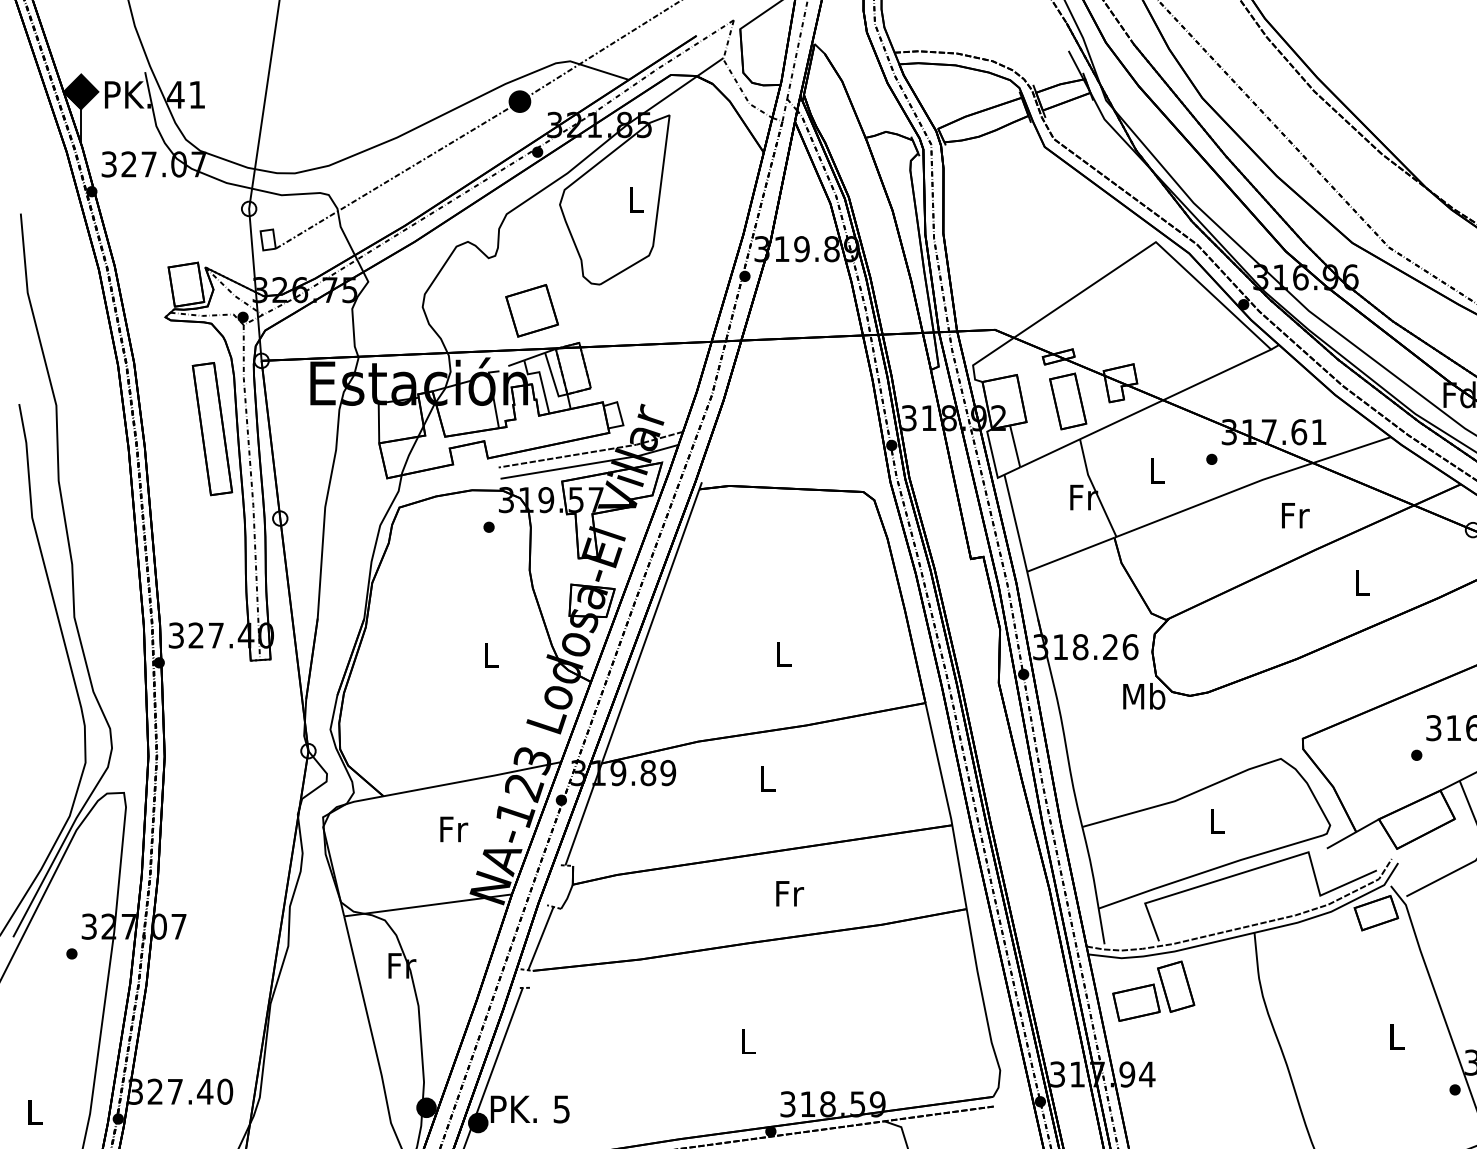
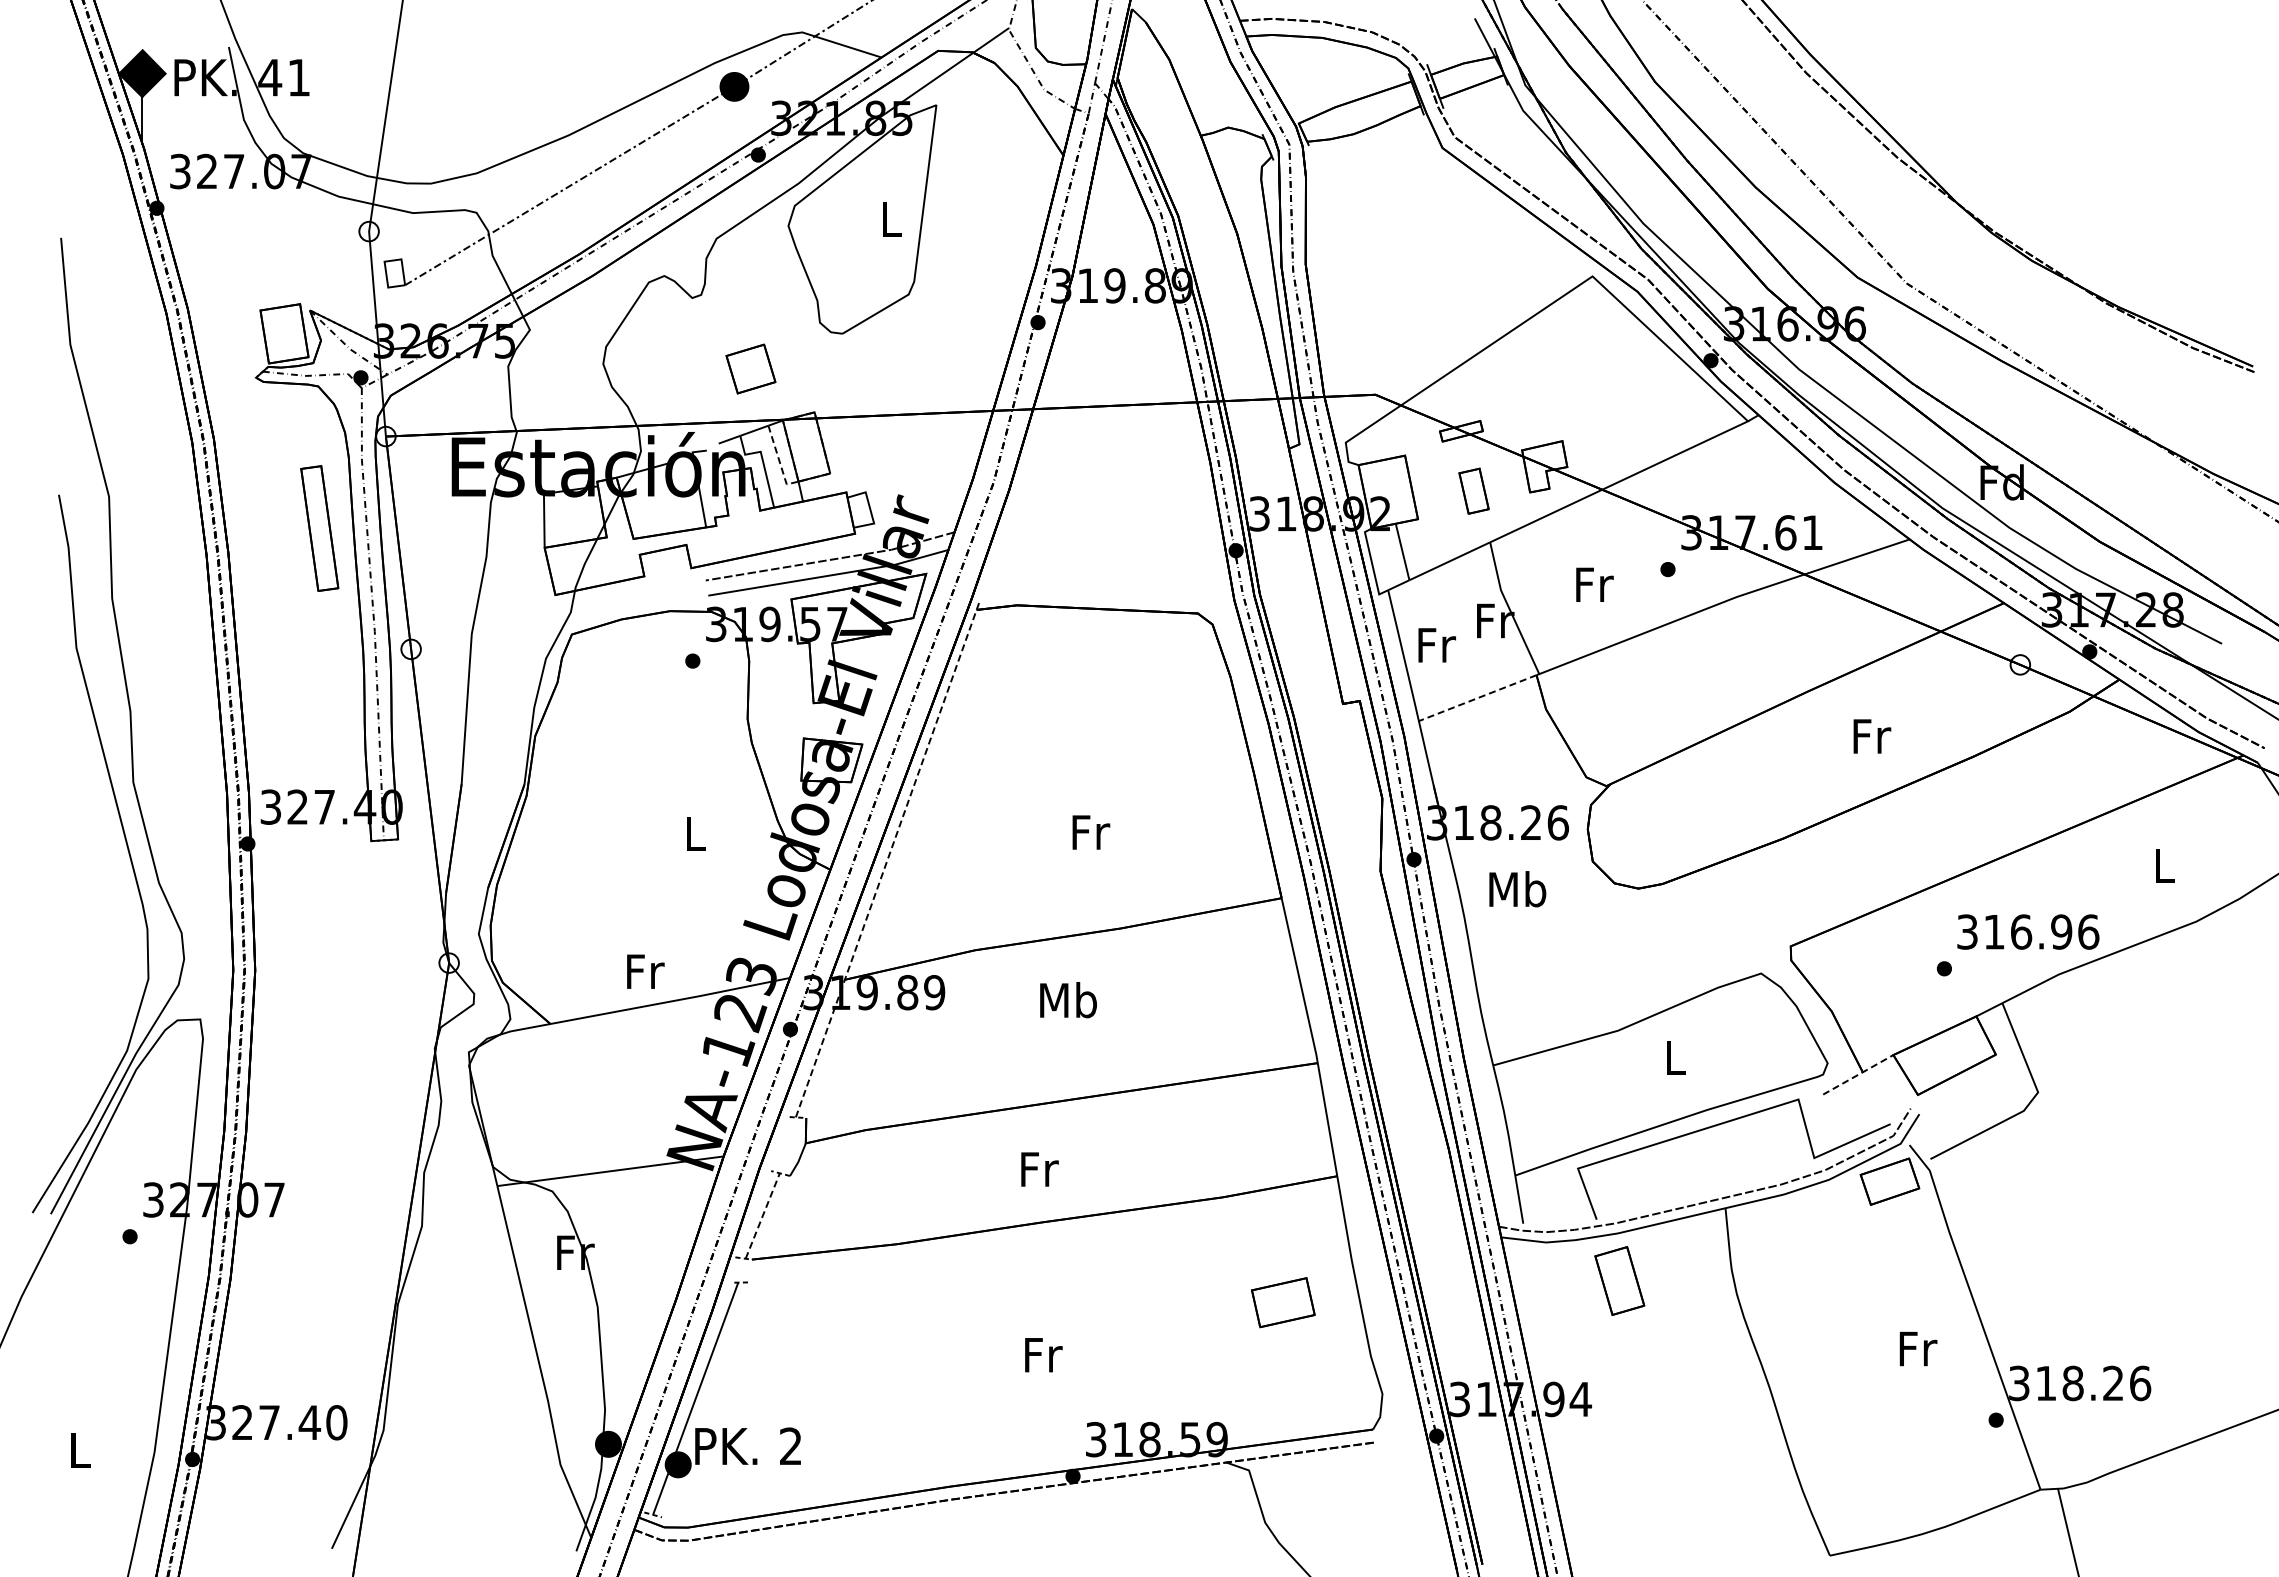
part: (531, 310) -> (750, 368), size x0.7
line: (553, 379) -> (779, 461), solid -> dashed
part: (1067, 400) -> (1473, 490), size x0.6
part: (212, 429) -> (319, 528), size x0.7
text: (1157, 470) -> (1594, 584), L -> Fr
text: (1295, 515) -> (1436, 645), moved
line: (1070, 555) -> (1477, 698), solid -> dashed
text: (1363, 583) -> (1872, 736), L -> Fr
text: (784, 654) -> (1091, 832), L -> Fr
line: (634, 673) -> (888, 858), solid -> dashed
text: (1144, 696) -> (1517, 889), moved
text: (767, 778) -> (1068, 1000), L -> Mb
text: (453, 829) -> (645, 971), moved
line: (1353, 833) -> (1858, 1074), solid -> dashed
text: (789, 893) -> (1039, 1169), moved
line: (540, 938) -> (762, 1215), solid -> dashed
part: (1136, 1002) -> (1283, 1302), moved
text: (1397, 1036) -> (1918, 1348), L -> Fr
text: (748, 1041) -> (1043, 1355), L -> Fr
text: (561, 1109) -> (790, 1446), 5 -> 2

